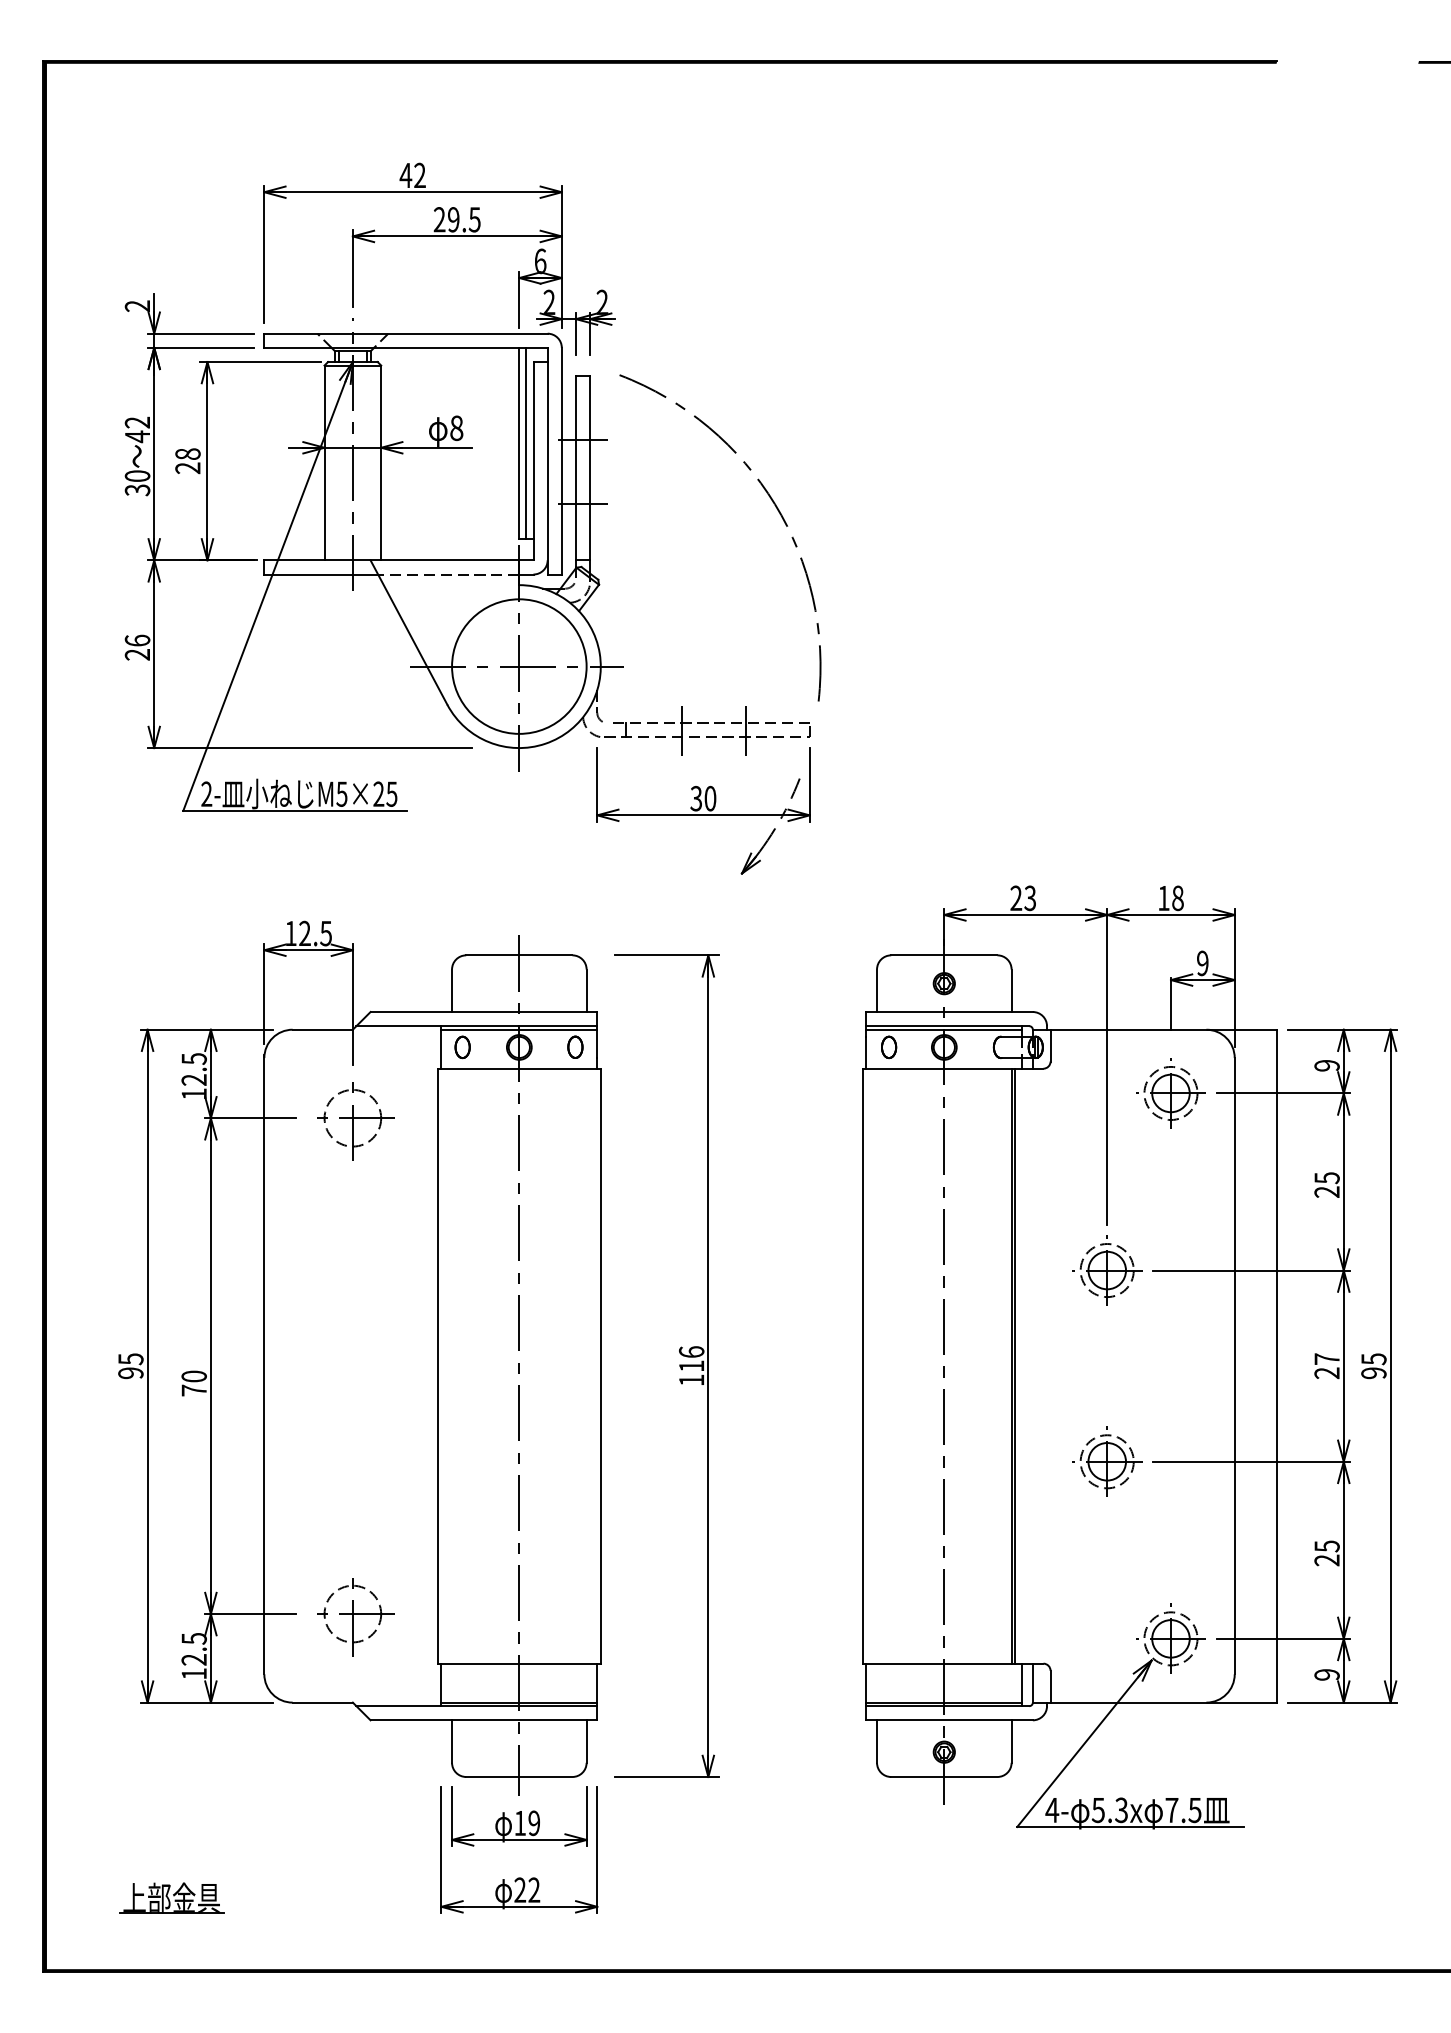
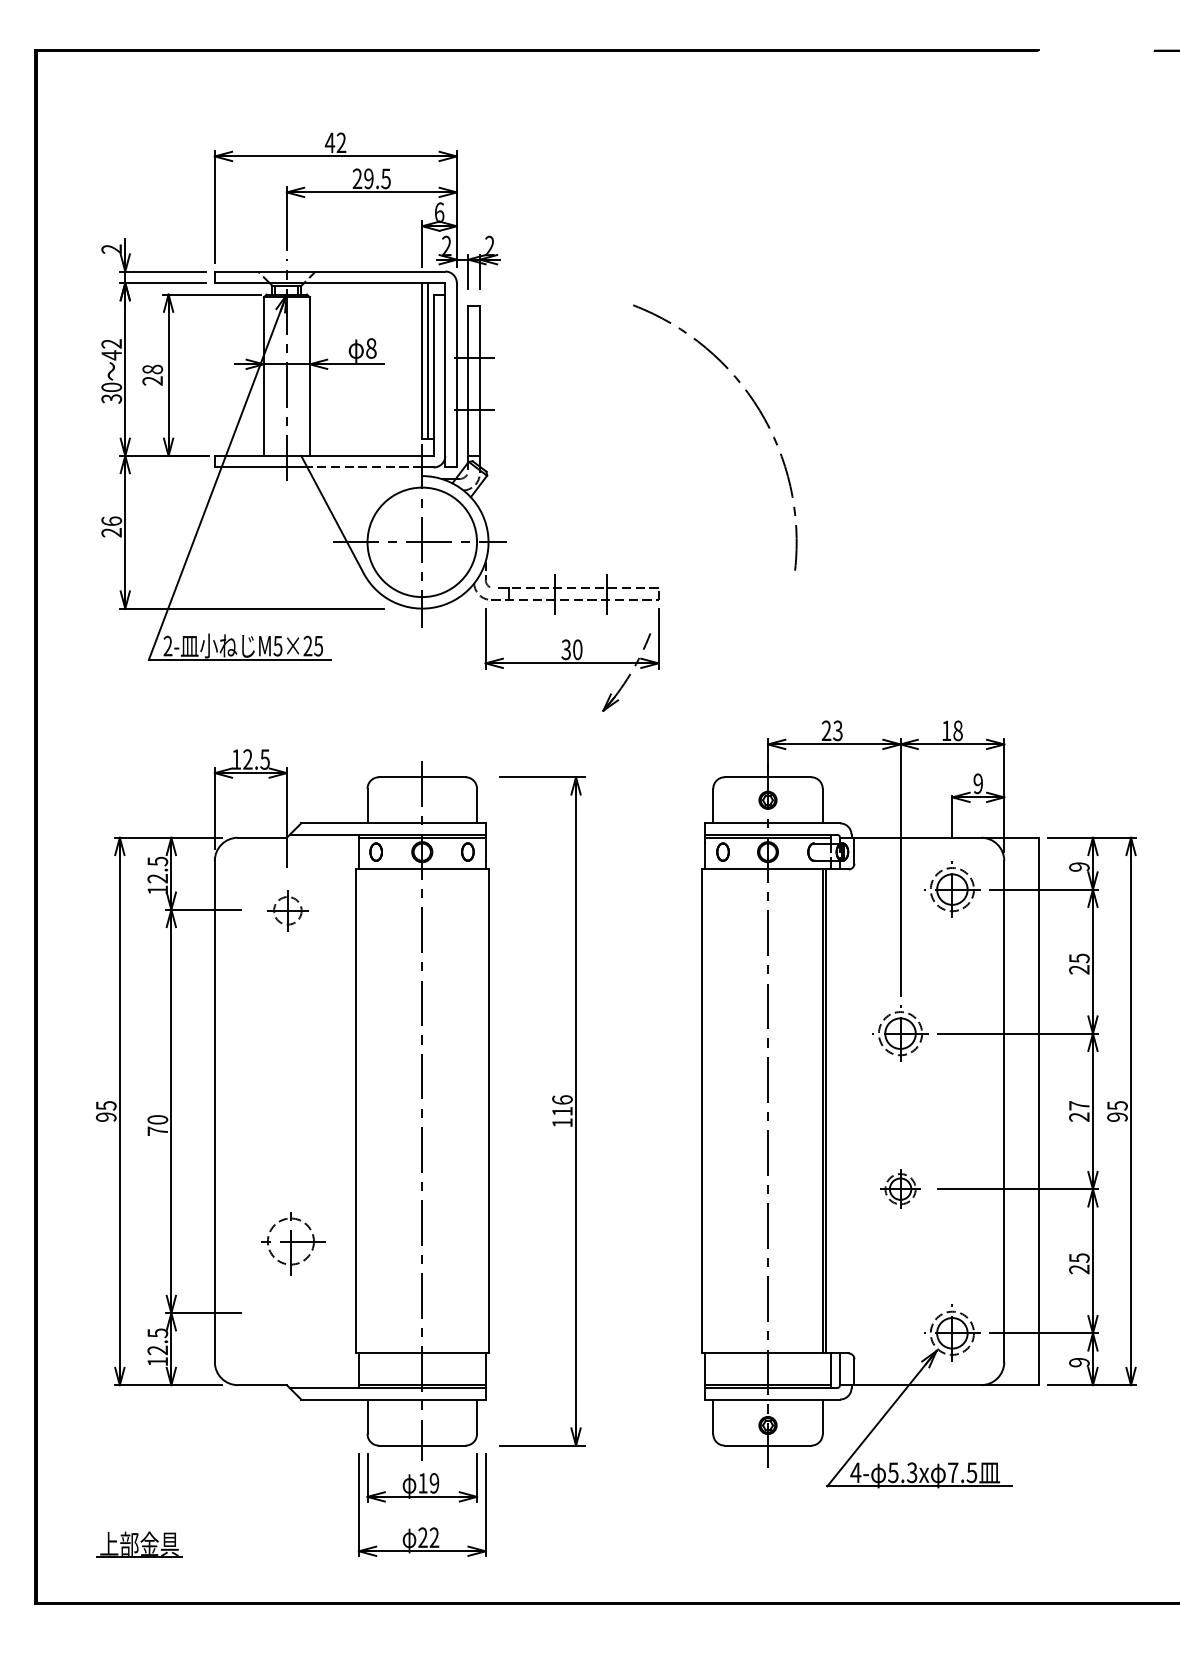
arc: (775, 507) -> (760, 412), moved
part: (355, 1121) -> (289, 912), size x0.6
part: (1107, 1461) -> (900, 1189), size x0.7
part: (355, 1617) -> (293, 1244), moved

